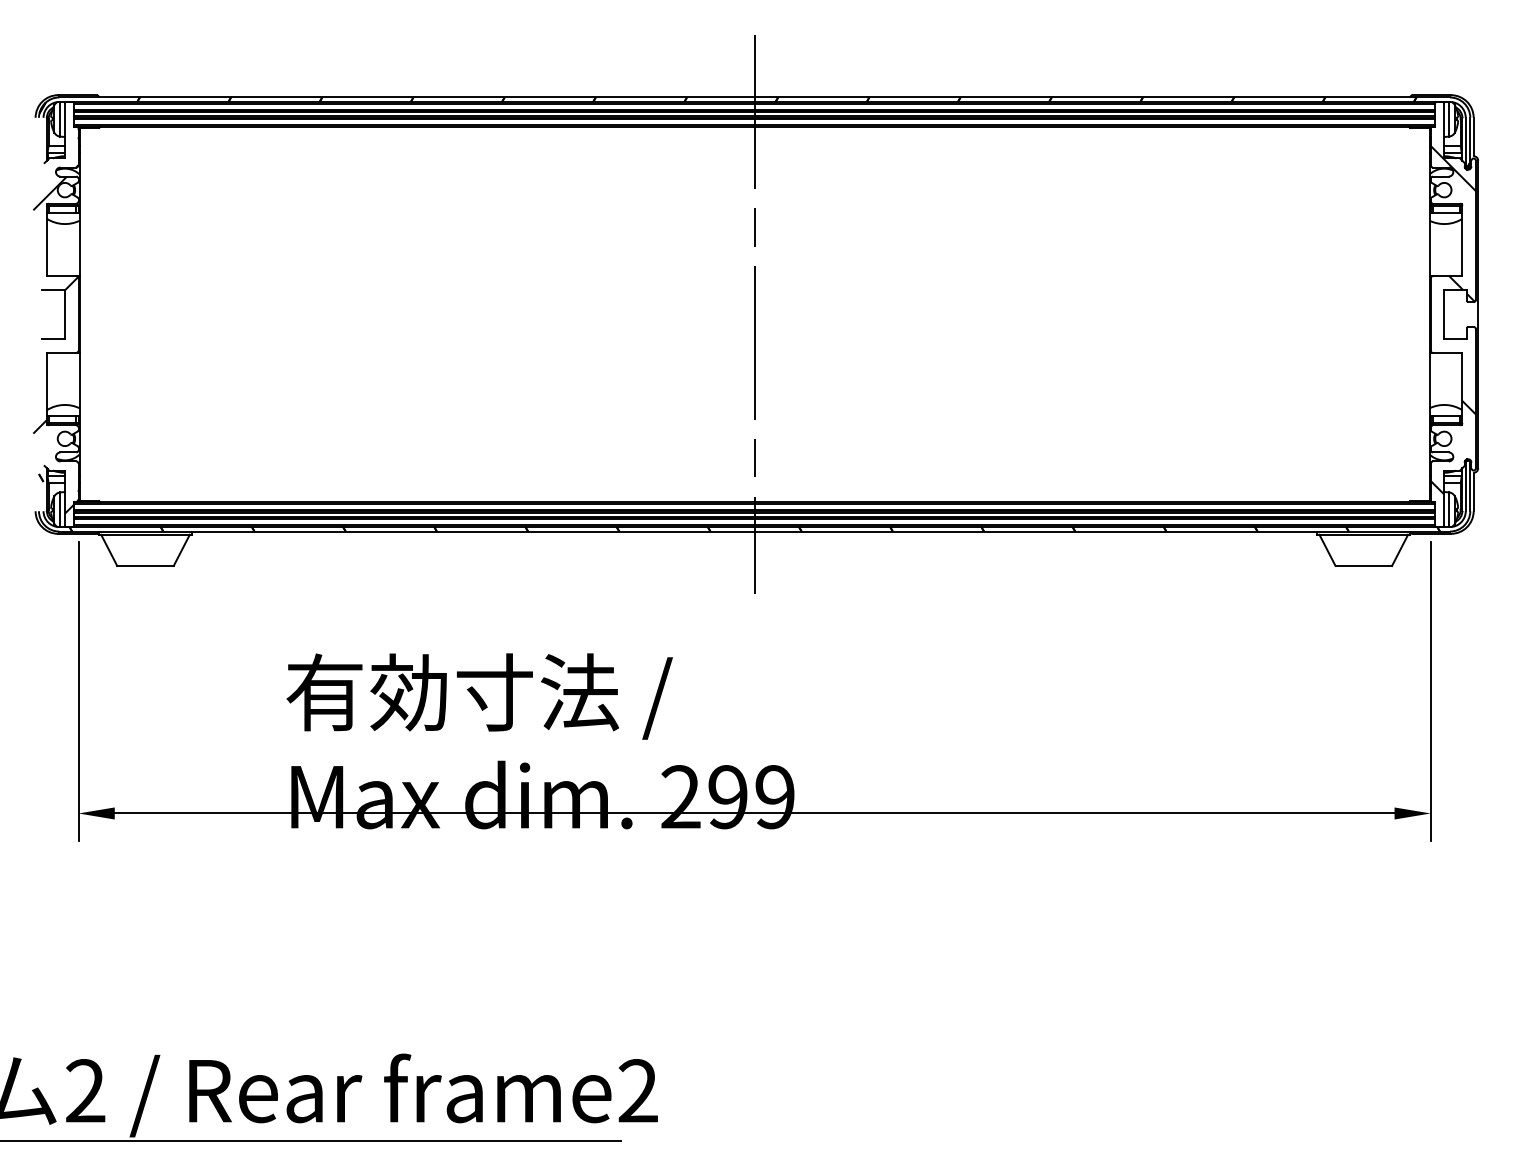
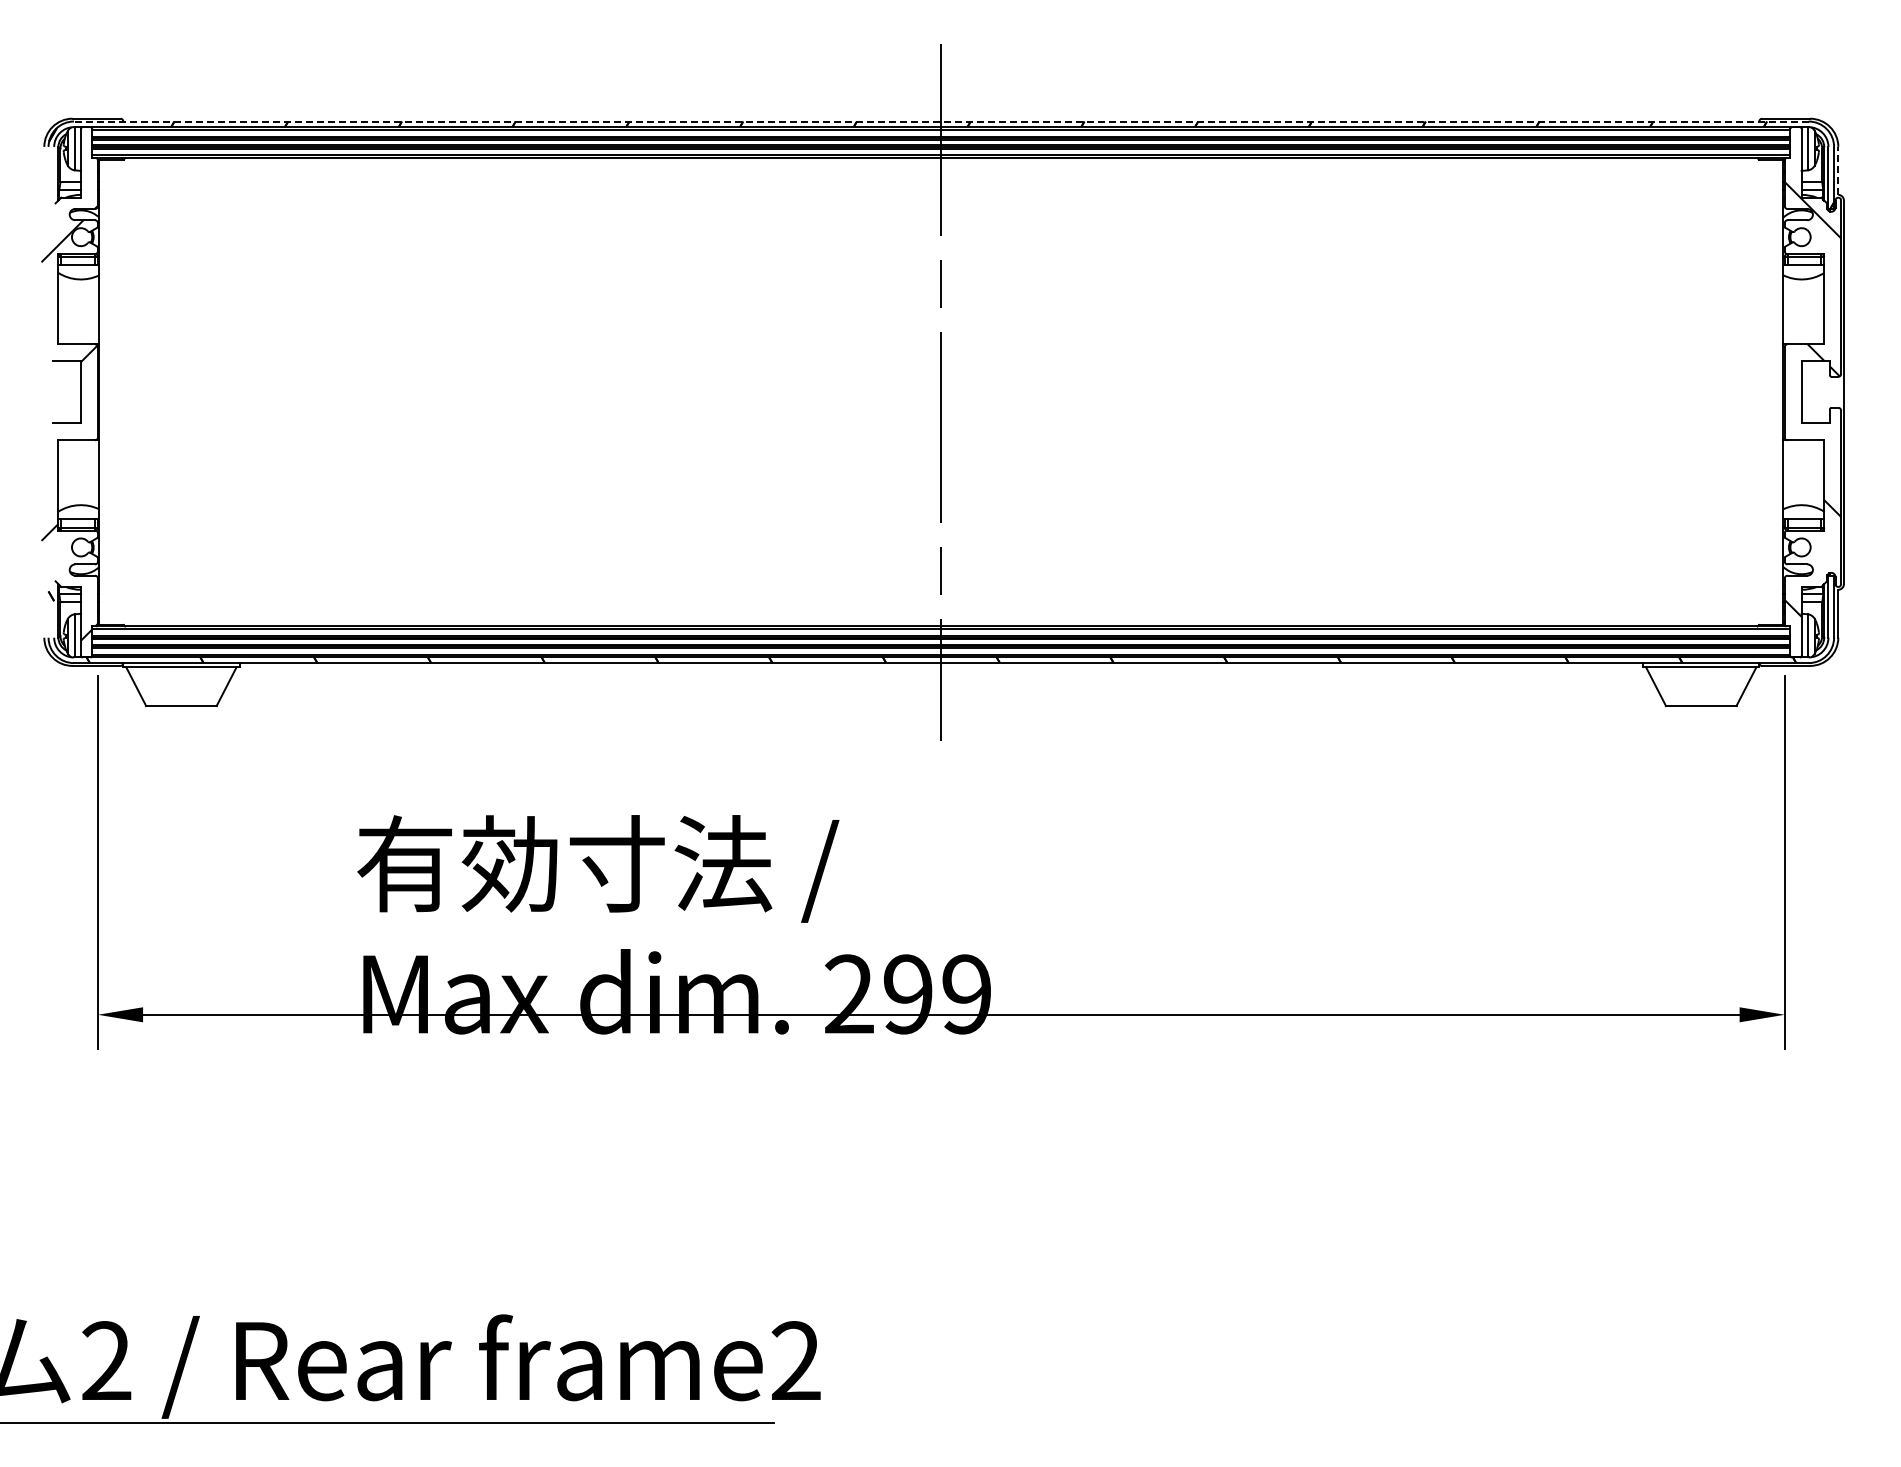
line: (753, 97) -> (940, 121), solid -> dashed
line: (1473, 136) -> (1838, 170), solid -> dashed

